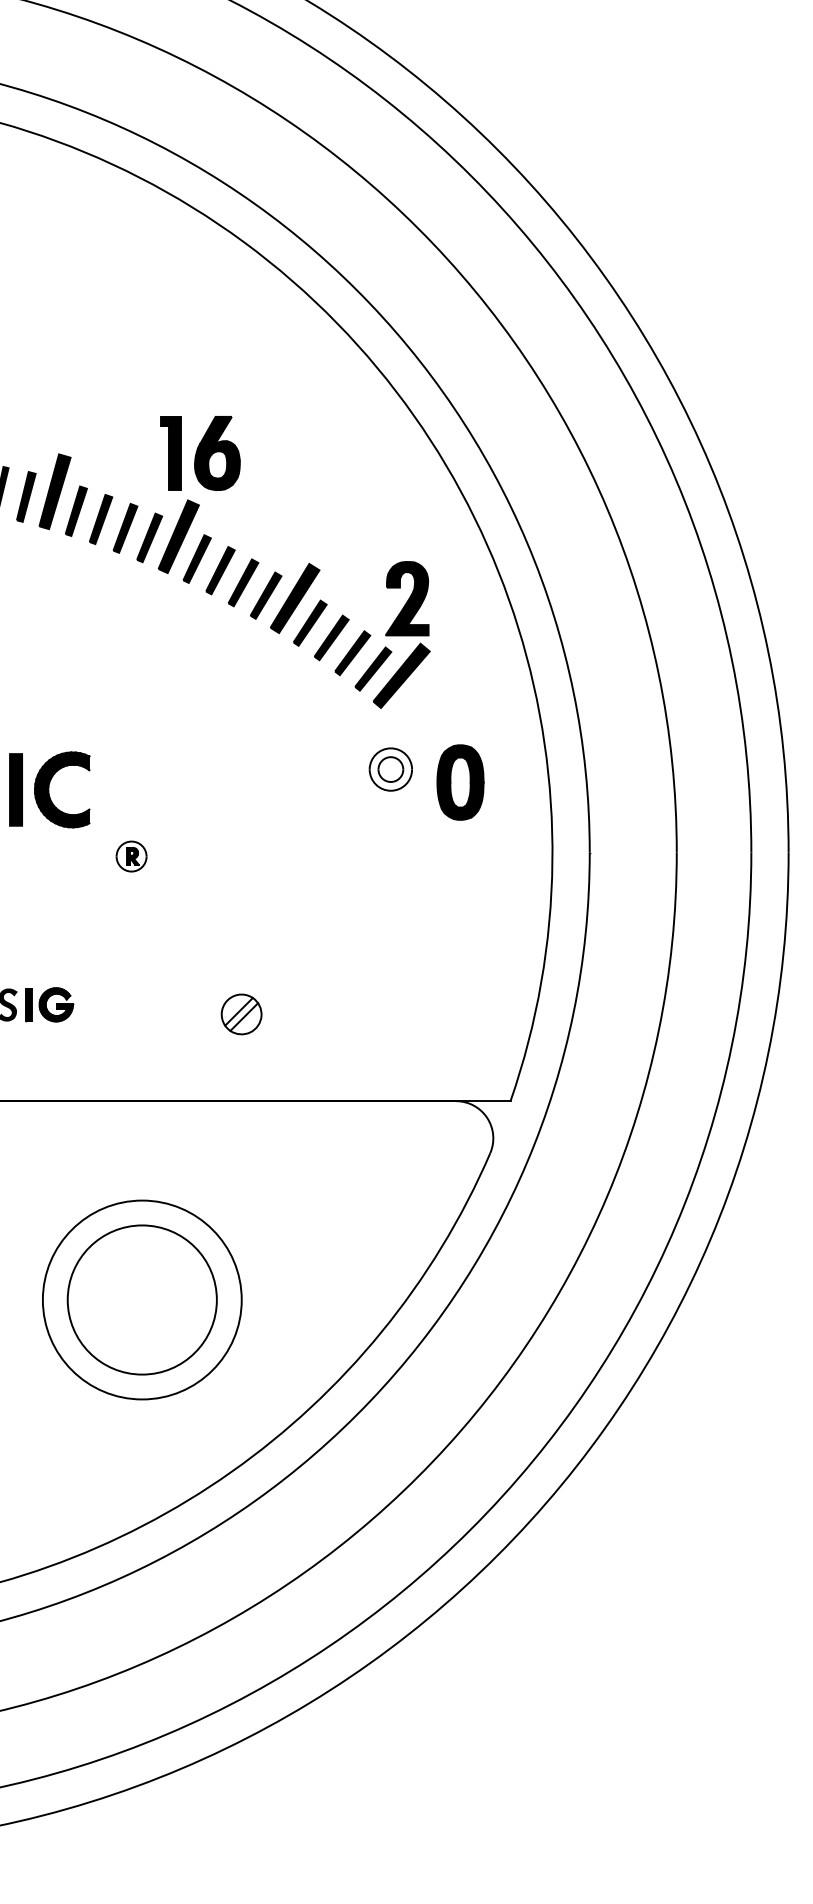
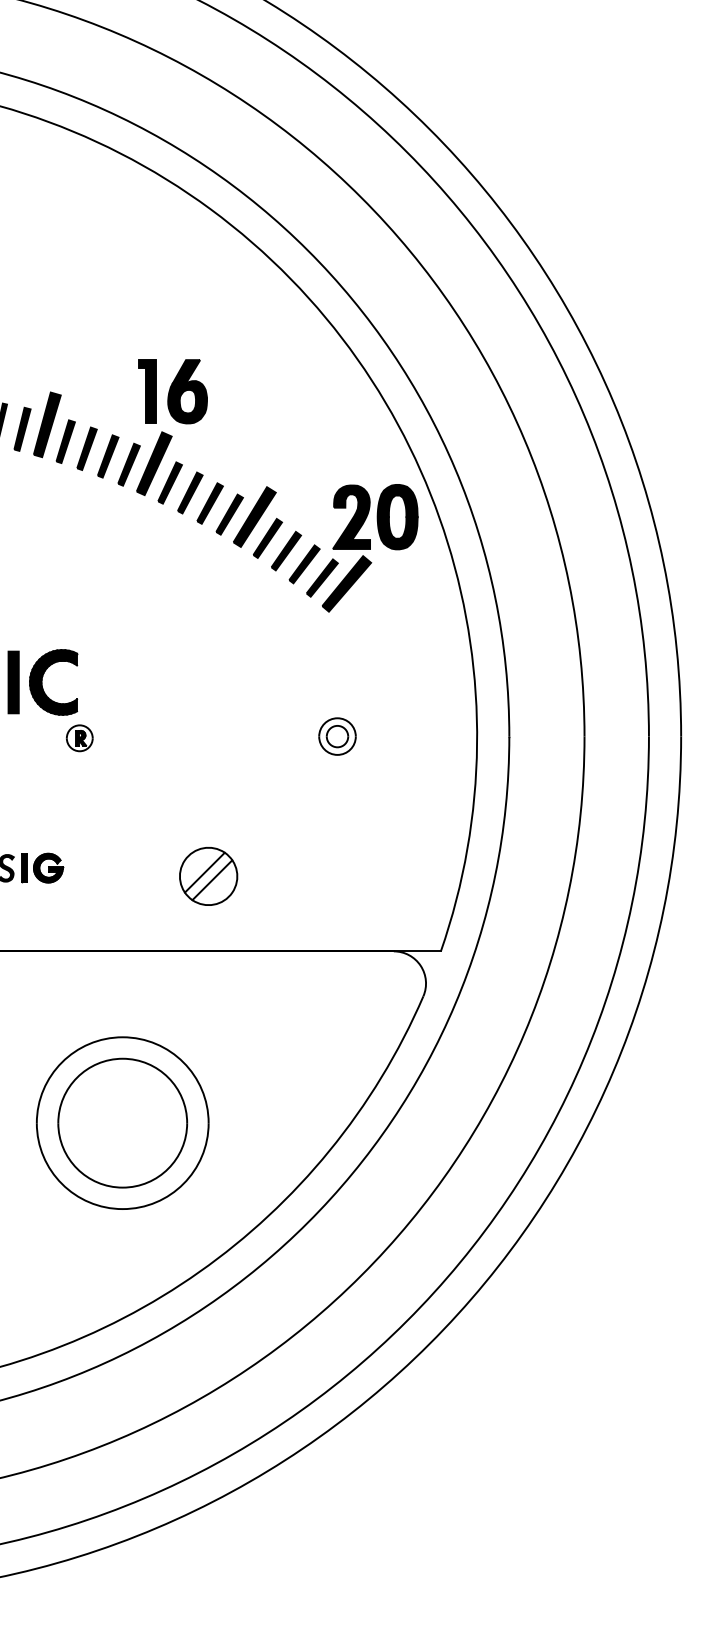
part: (390, 769) -> (337, 736), moved
part: (460, 782) -> (397, 517), moved
part: (131, 856) -> (79, 738), moved
part: (241, 1014) -> (208, 876), size x1.67

